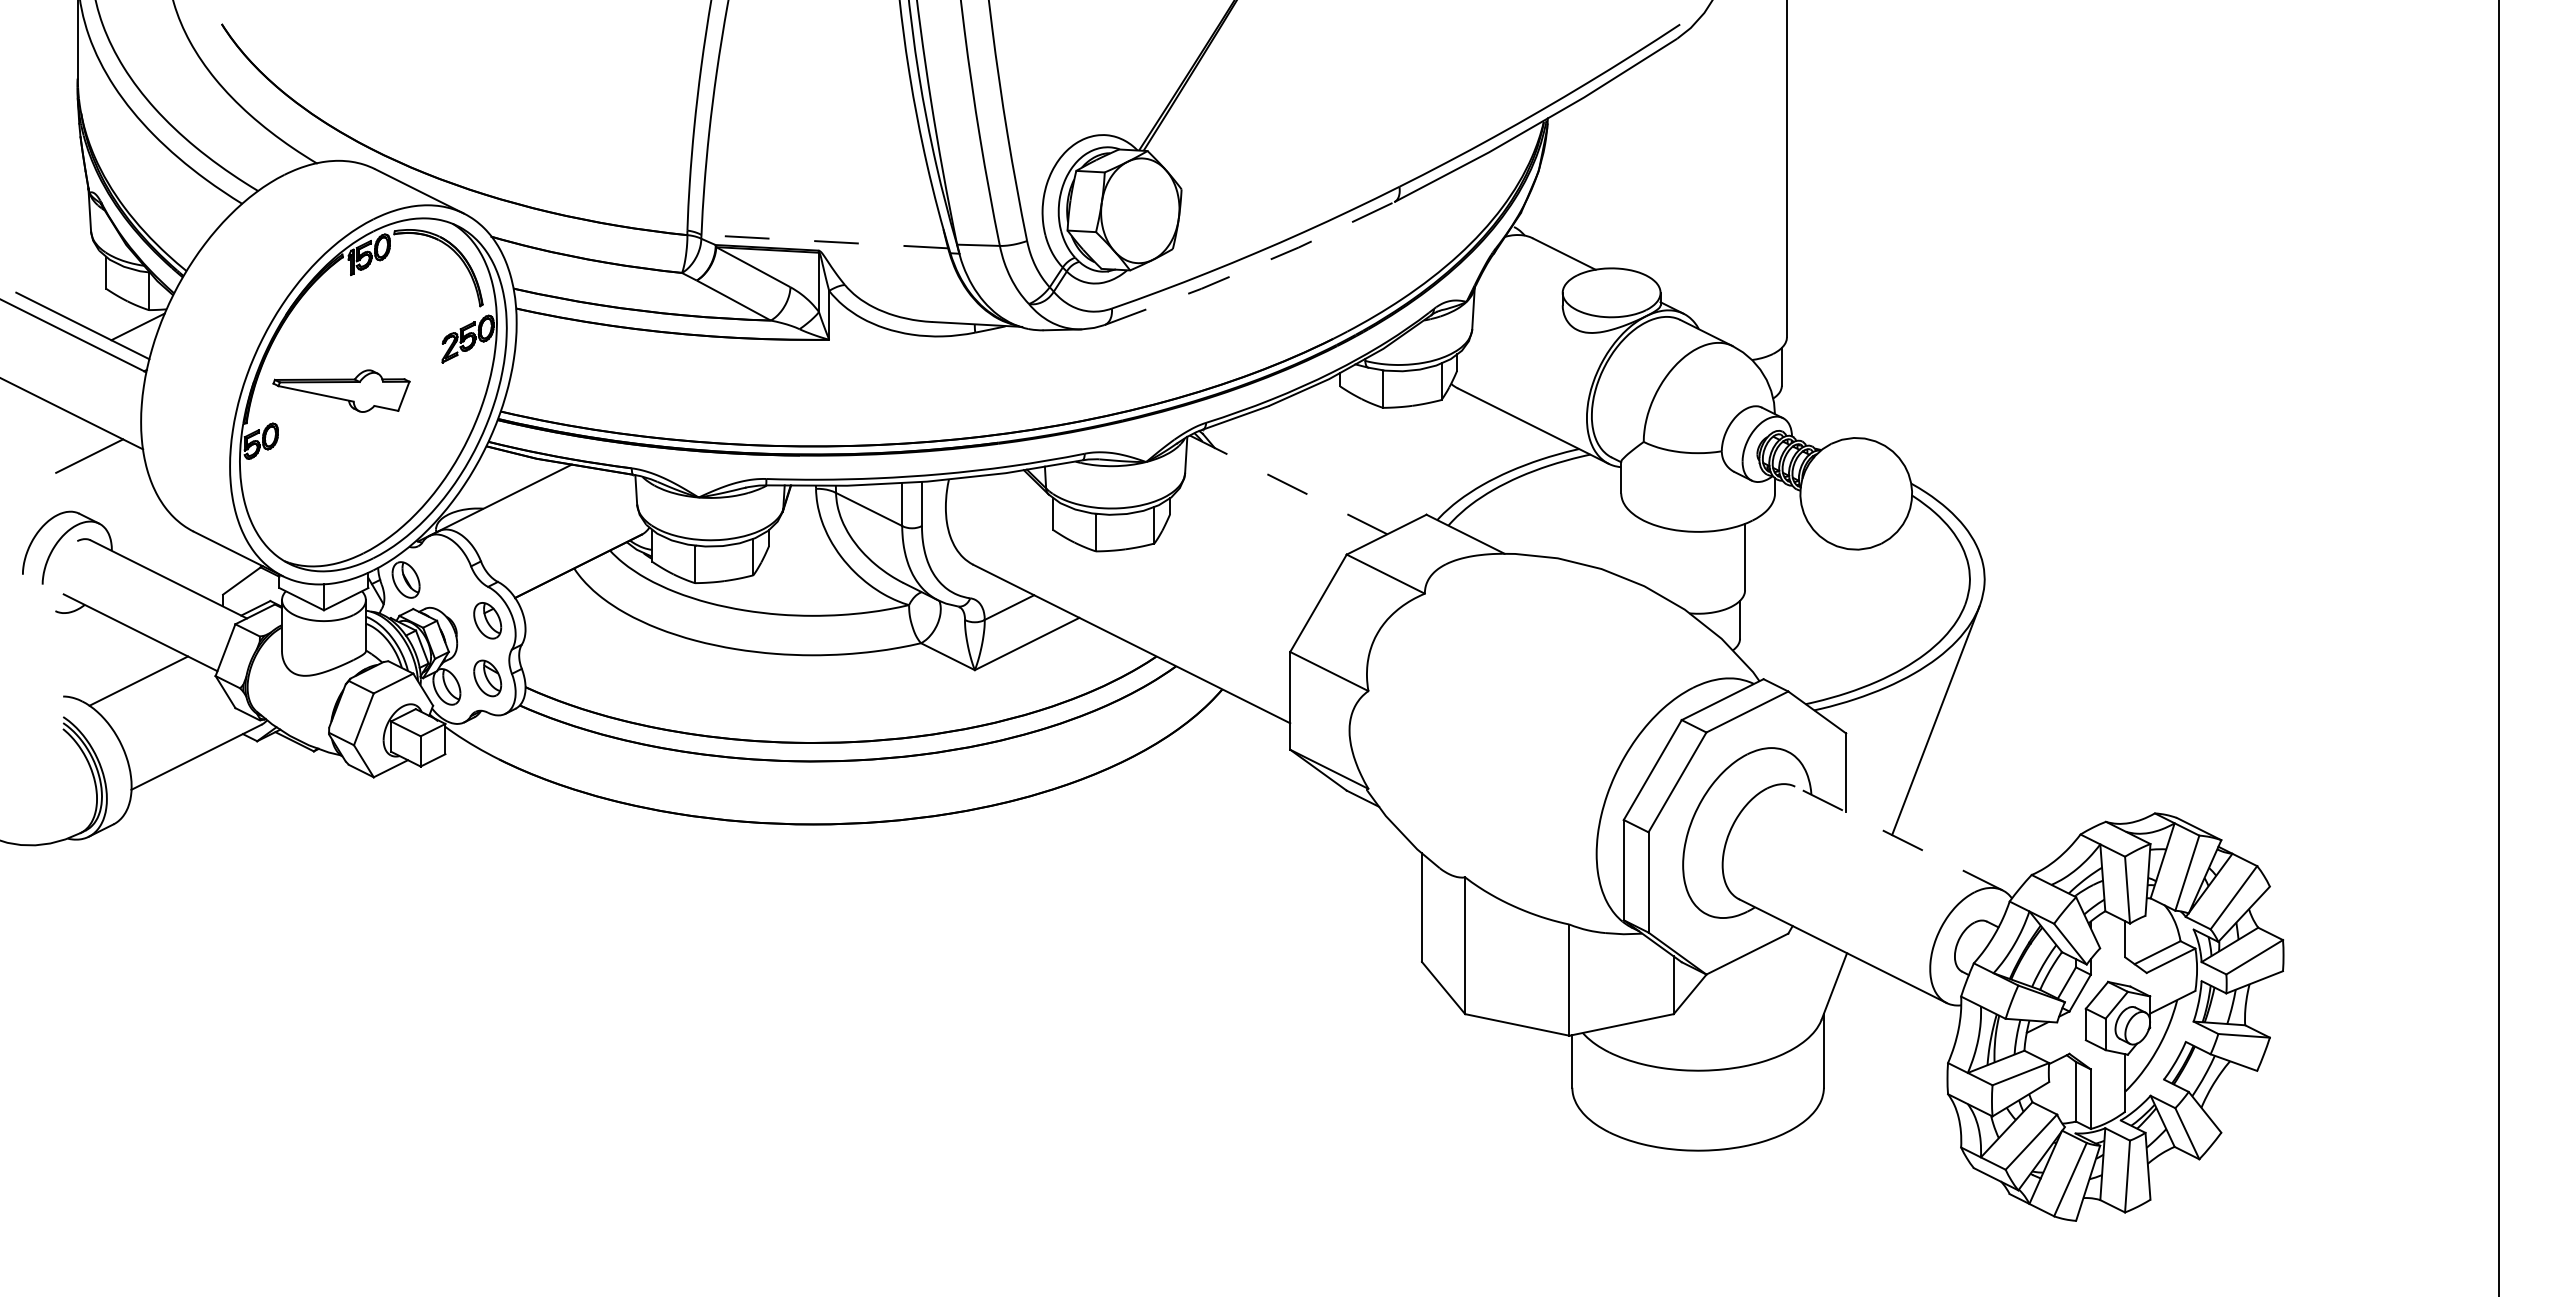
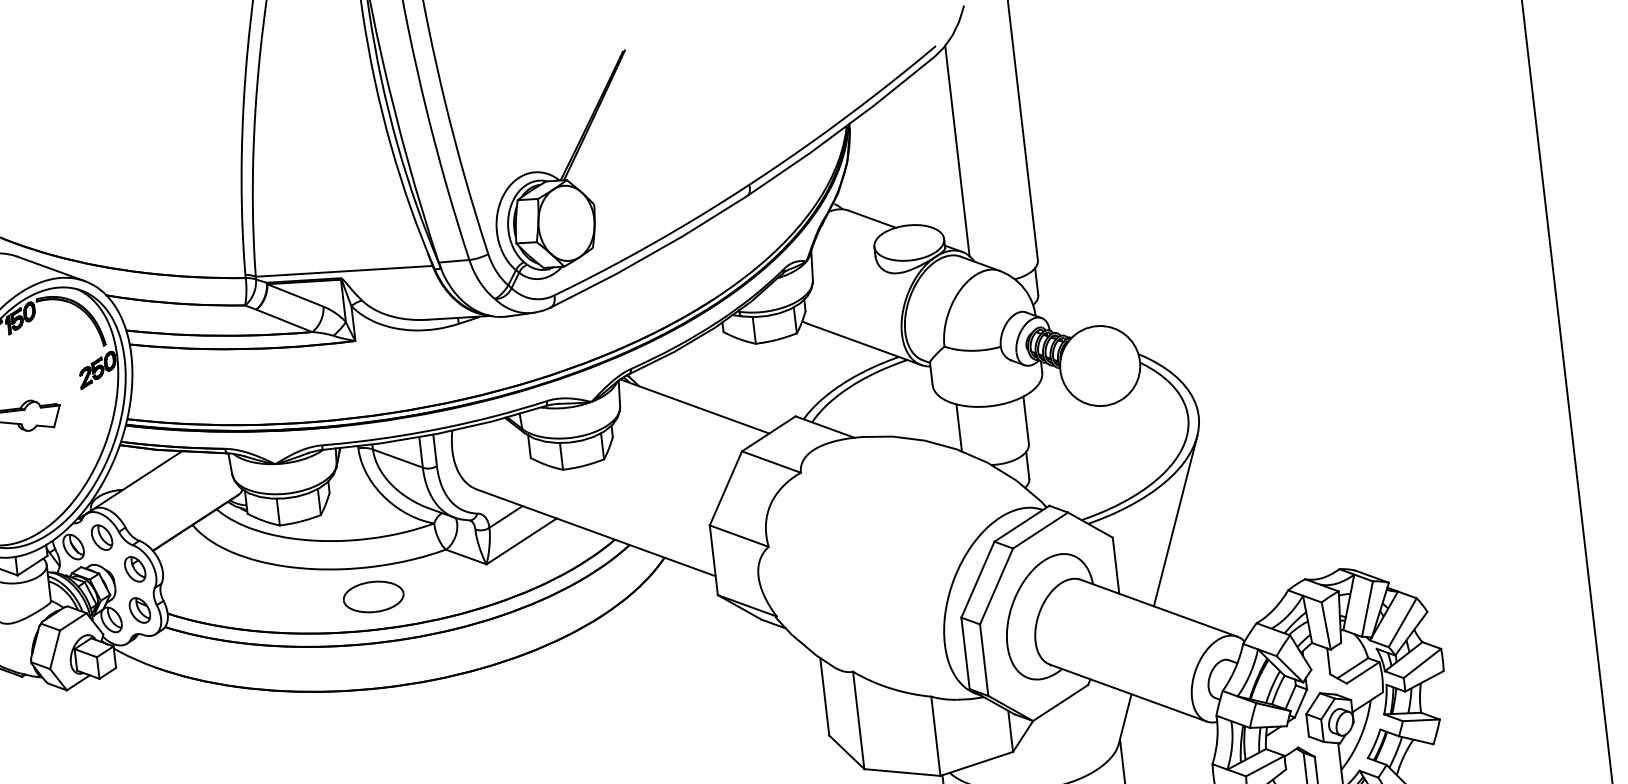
line: (1693, 173) -> (957, 151), added
line: (824, 241) -> (343, 271), dashed -> solid
line: (1251, 267) -> (650, 254), dashed -> solid
line: (1288, 484) -> (694, 406), dashed -> solid
line: (1651, 556) -> (959, 427), added
part: (446, 571) -> (101, 537), added
part: (813, 697) -> (373, 597), added
line: (1898, 838) -> (1158, 608), dashed -> solid

